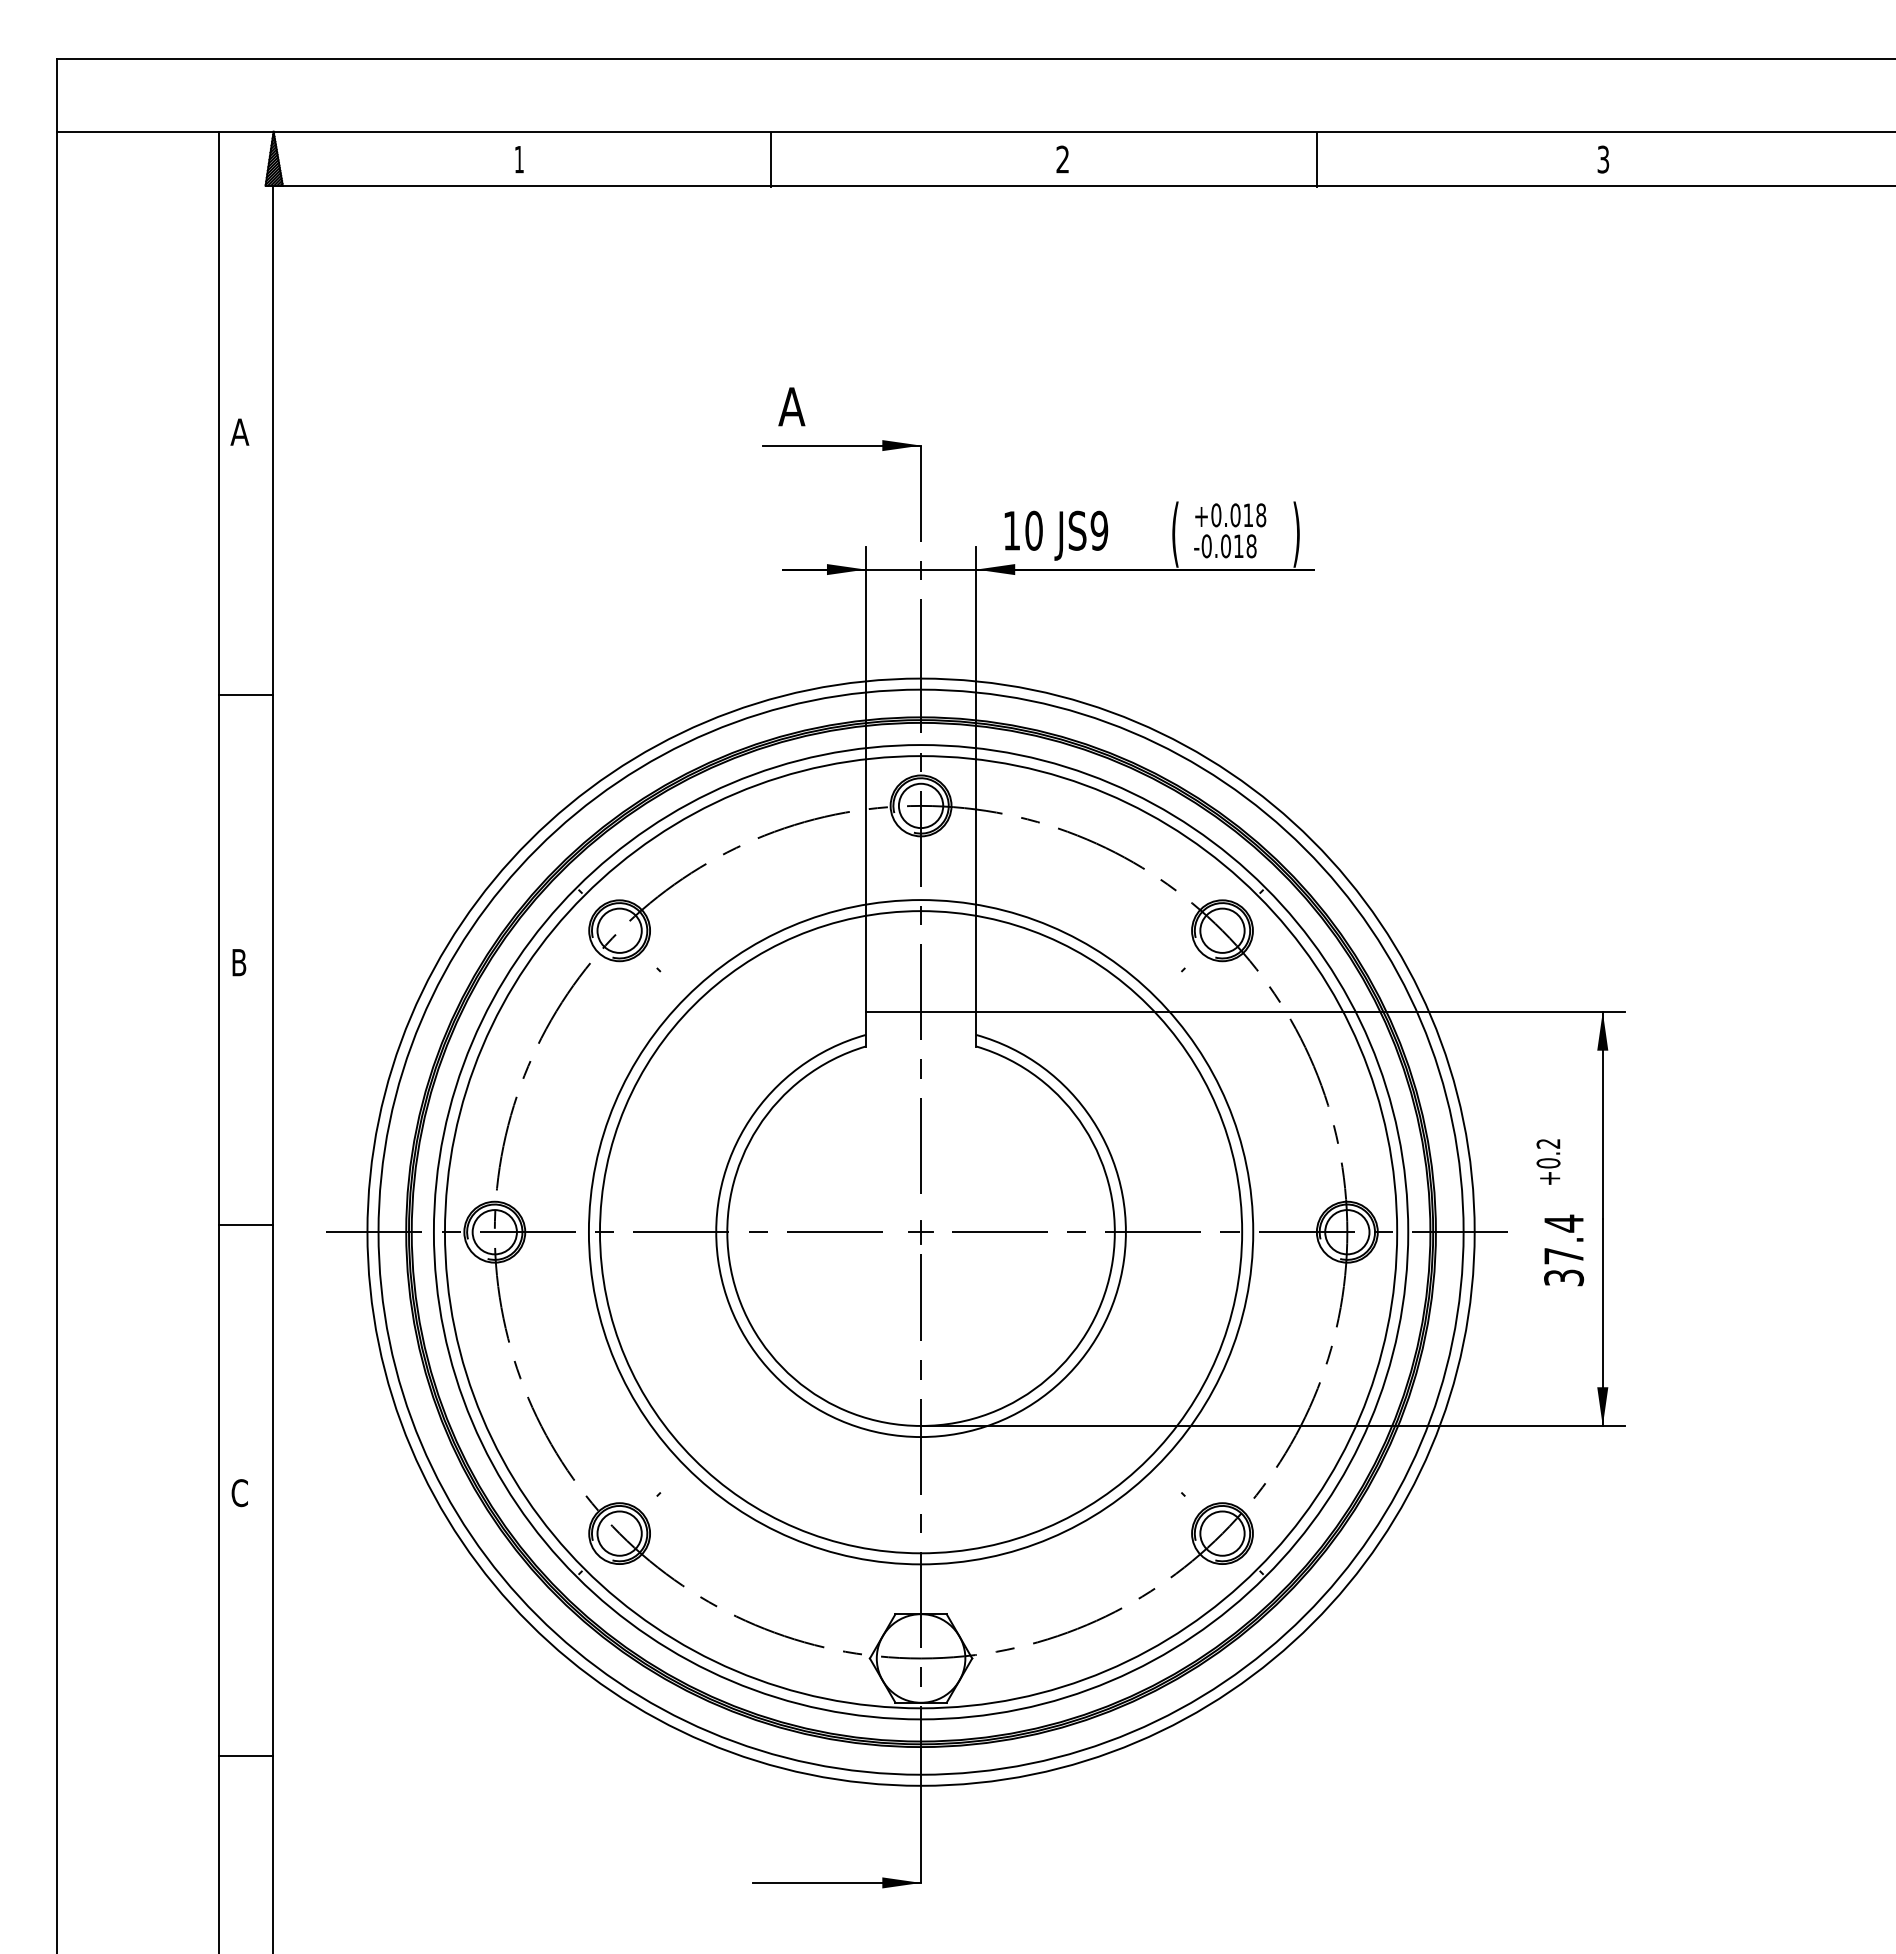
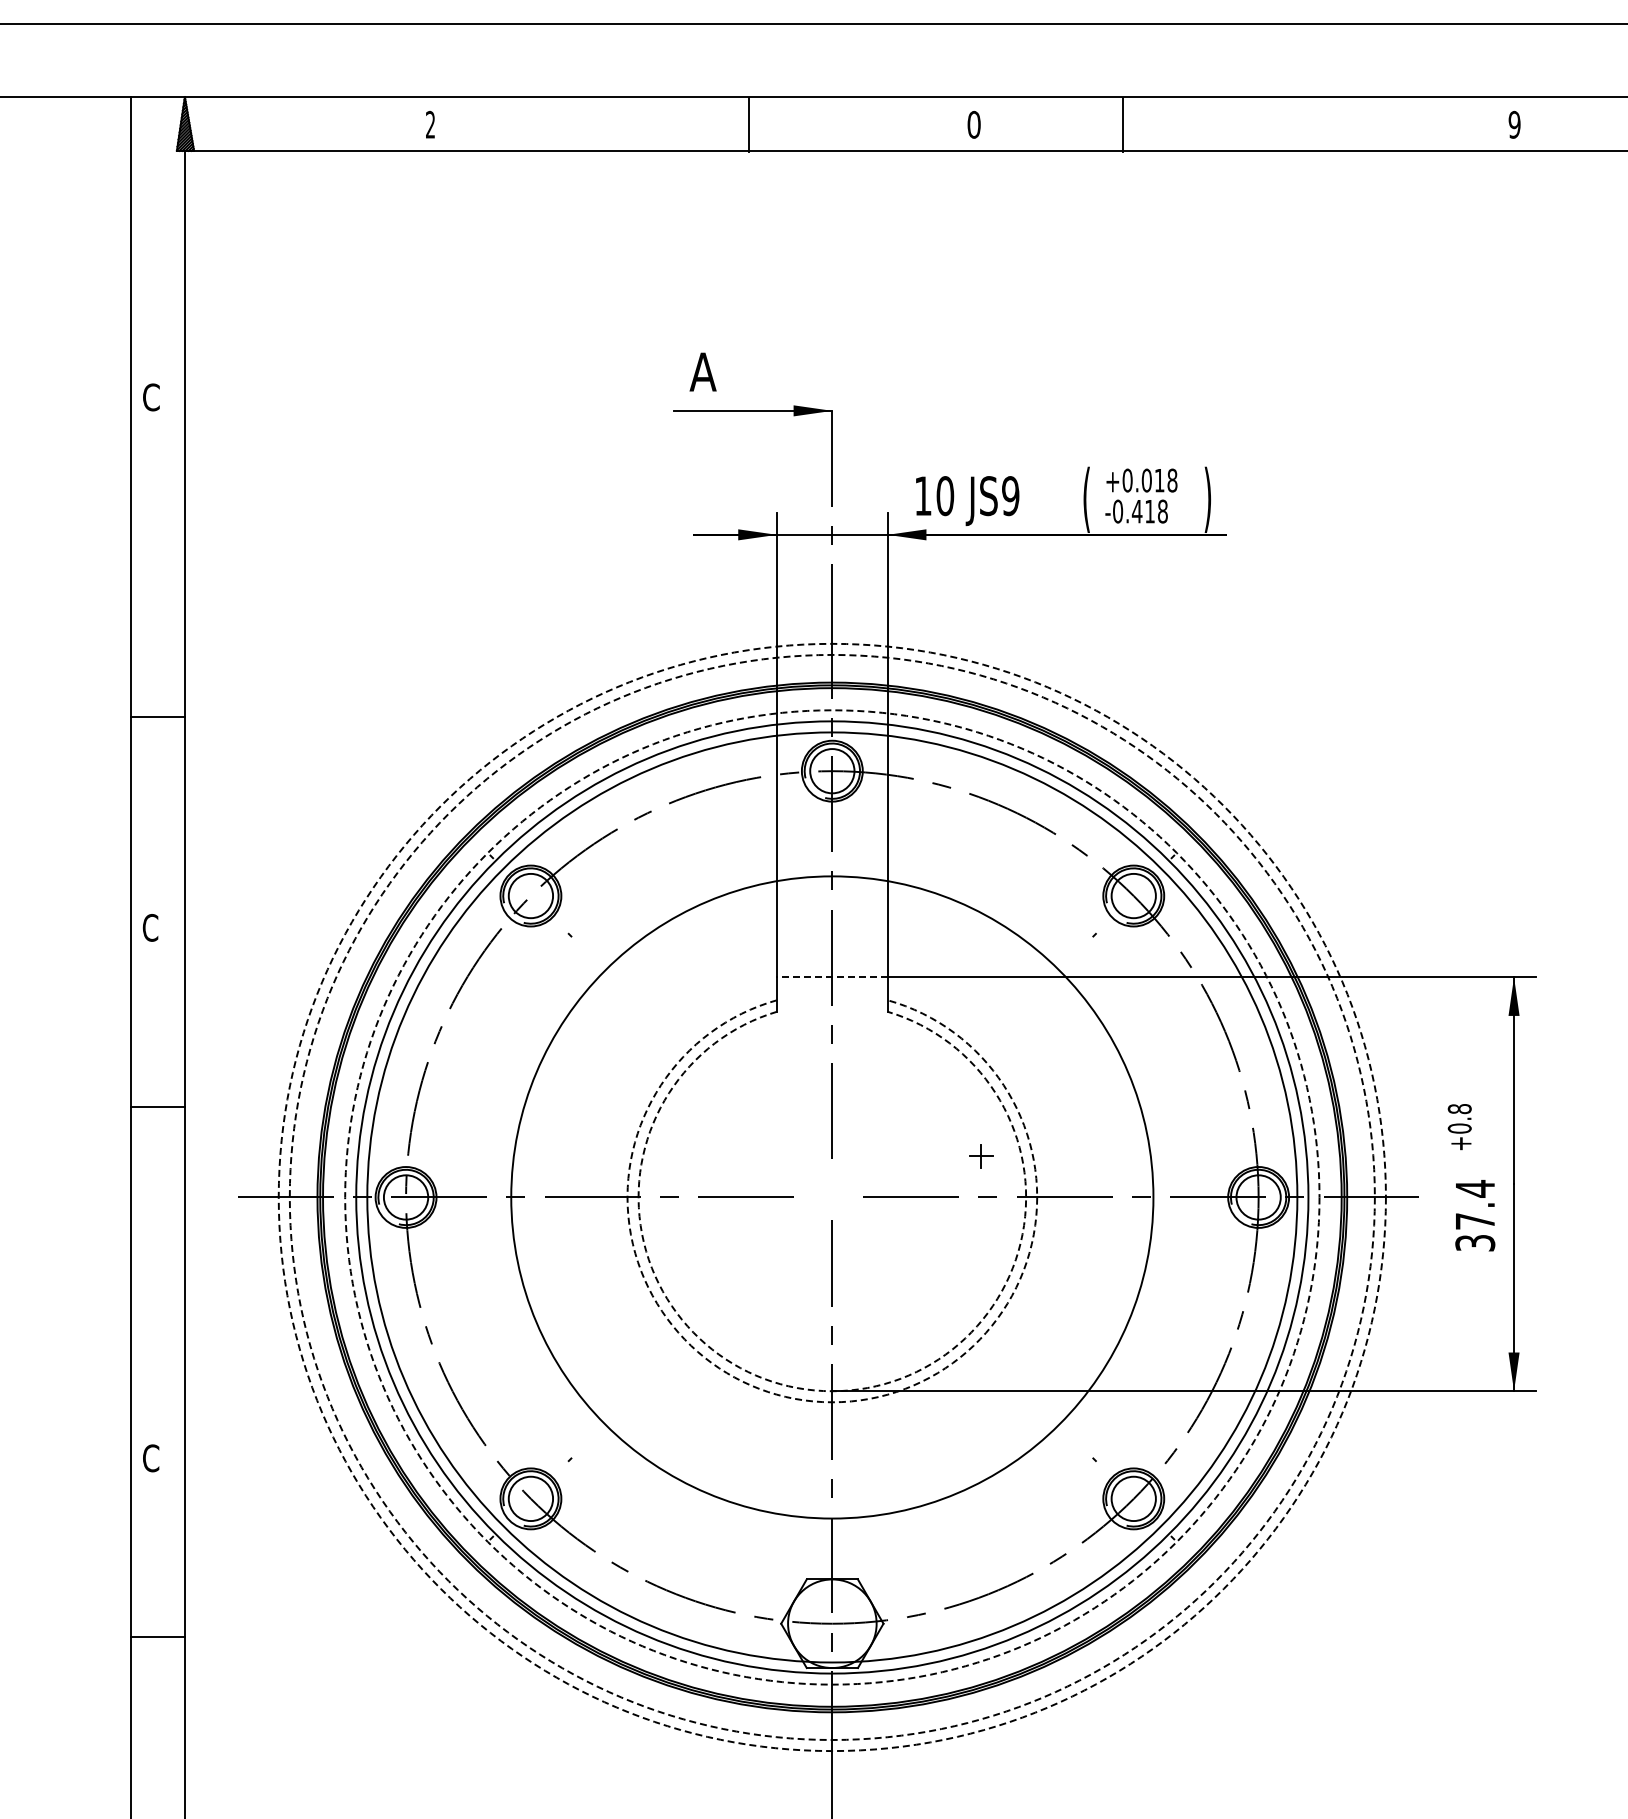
text: (518, 158) -> (429, 123), 1 -> 2
line: (770, 159) -> (748, 124), moved
text: (1062, 159) -> (973, 124), 2 -> 0
line: (1317, 159) -> (1122, 124), moved
text: (1603, 159) -> (1514, 124), 3 -> 9
text: (239, 432) -> (150, 397), A -> C
text: (1225, 546) -> (1136, 511), -0.018 -> -0.418
line: (246, 694) -> (157, 716), moved
text: (238, 962) -> (149, 927), B -> C
line: (920, 1011) -> (831, 976), solid -> dashed
text: (1548, 1143) -> (1459, 1108), +0.2 -> +0.8
line: (246, 1225) -> (157, 1107), moved
circle: (920, 1231) -> (831, 1196), solid -> dashed
circle: (920, 1231) -> (831, 1196), solid -> dashed
circle: (920, 1232) -> (831, 1197), size x1.4
circle: (920, 1232) -> (831, 1197), solid -> dashed
part: (920, 1232) -> (980, 1156), moved
arc: (921, 1425) -> (832, 1390), solid -> dashed
arc: (921, 1437) -> (832, 1402), solid -> dashed
line: (246, 1755) -> (157, 1636), moved

